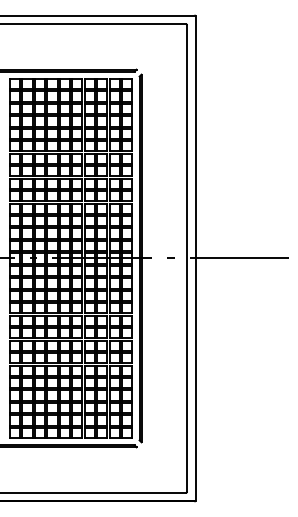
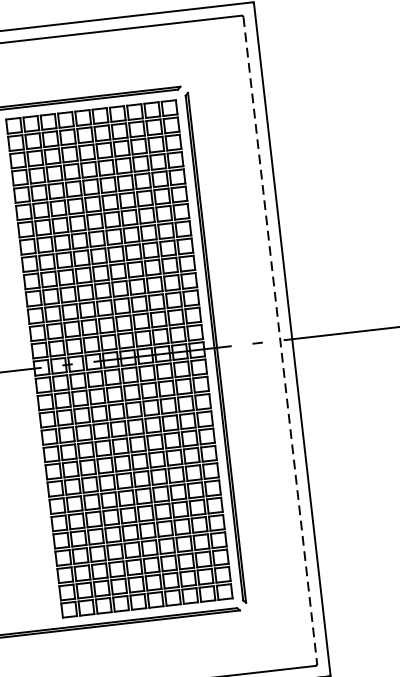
line: (187, 258) -> (280, 340), solid -> dashed

